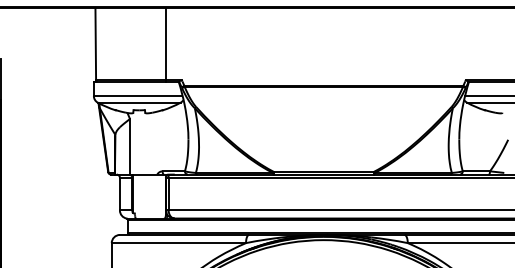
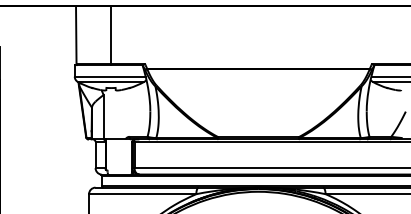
line: (165, 44) -> (111, 35), moved

